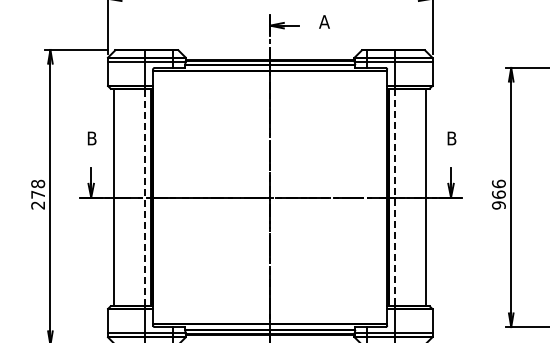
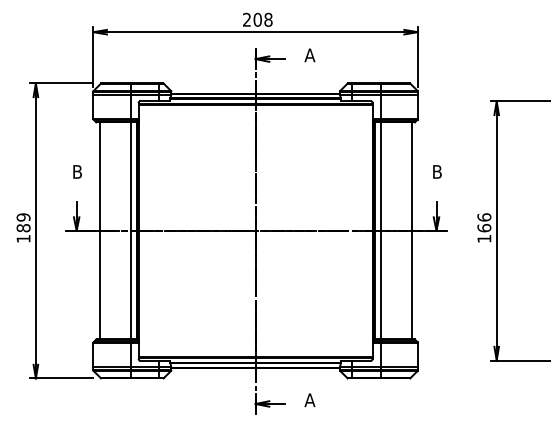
text: (38, 194) -> (23, 227), 278 -> 189
line: (145, 197) -> (130, 230), dashed -> solid
line: (395, 198) -> (380, 231), dashed -> solid
text: (499, 205) -> (484, 238), 966 -> 166

